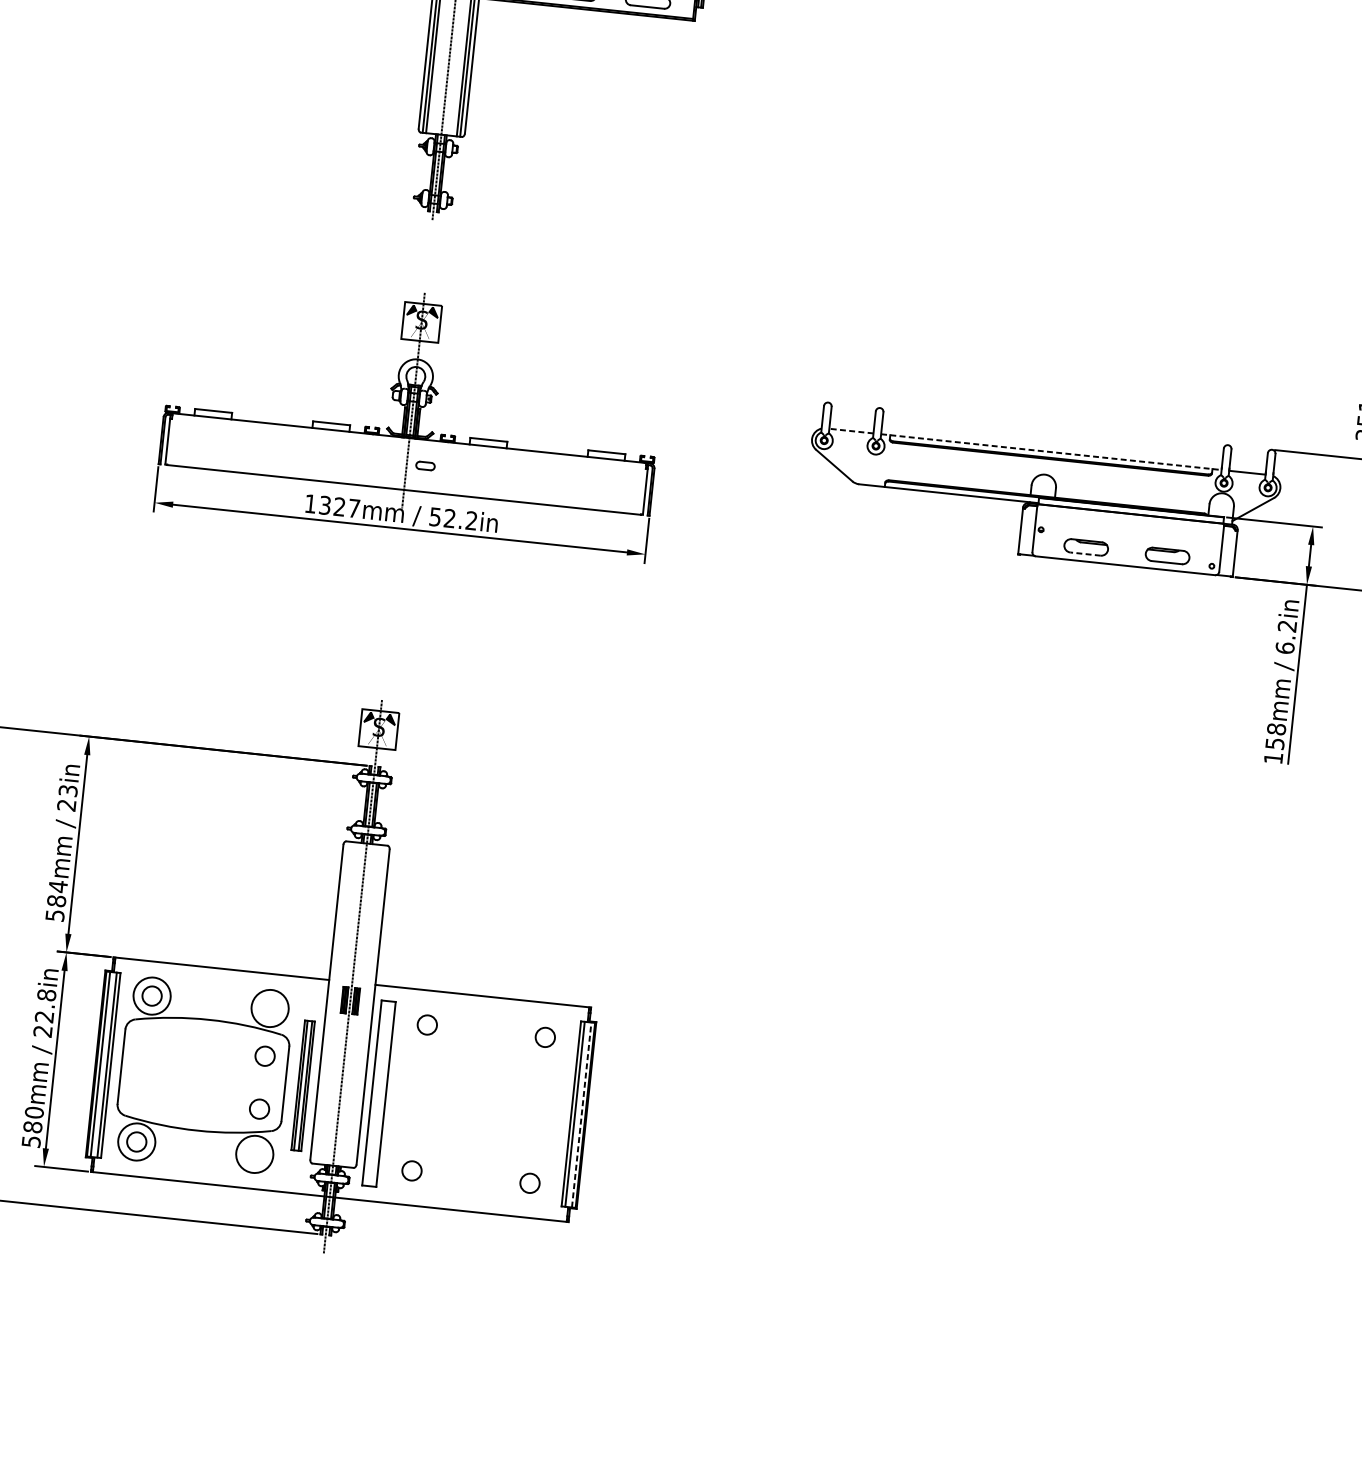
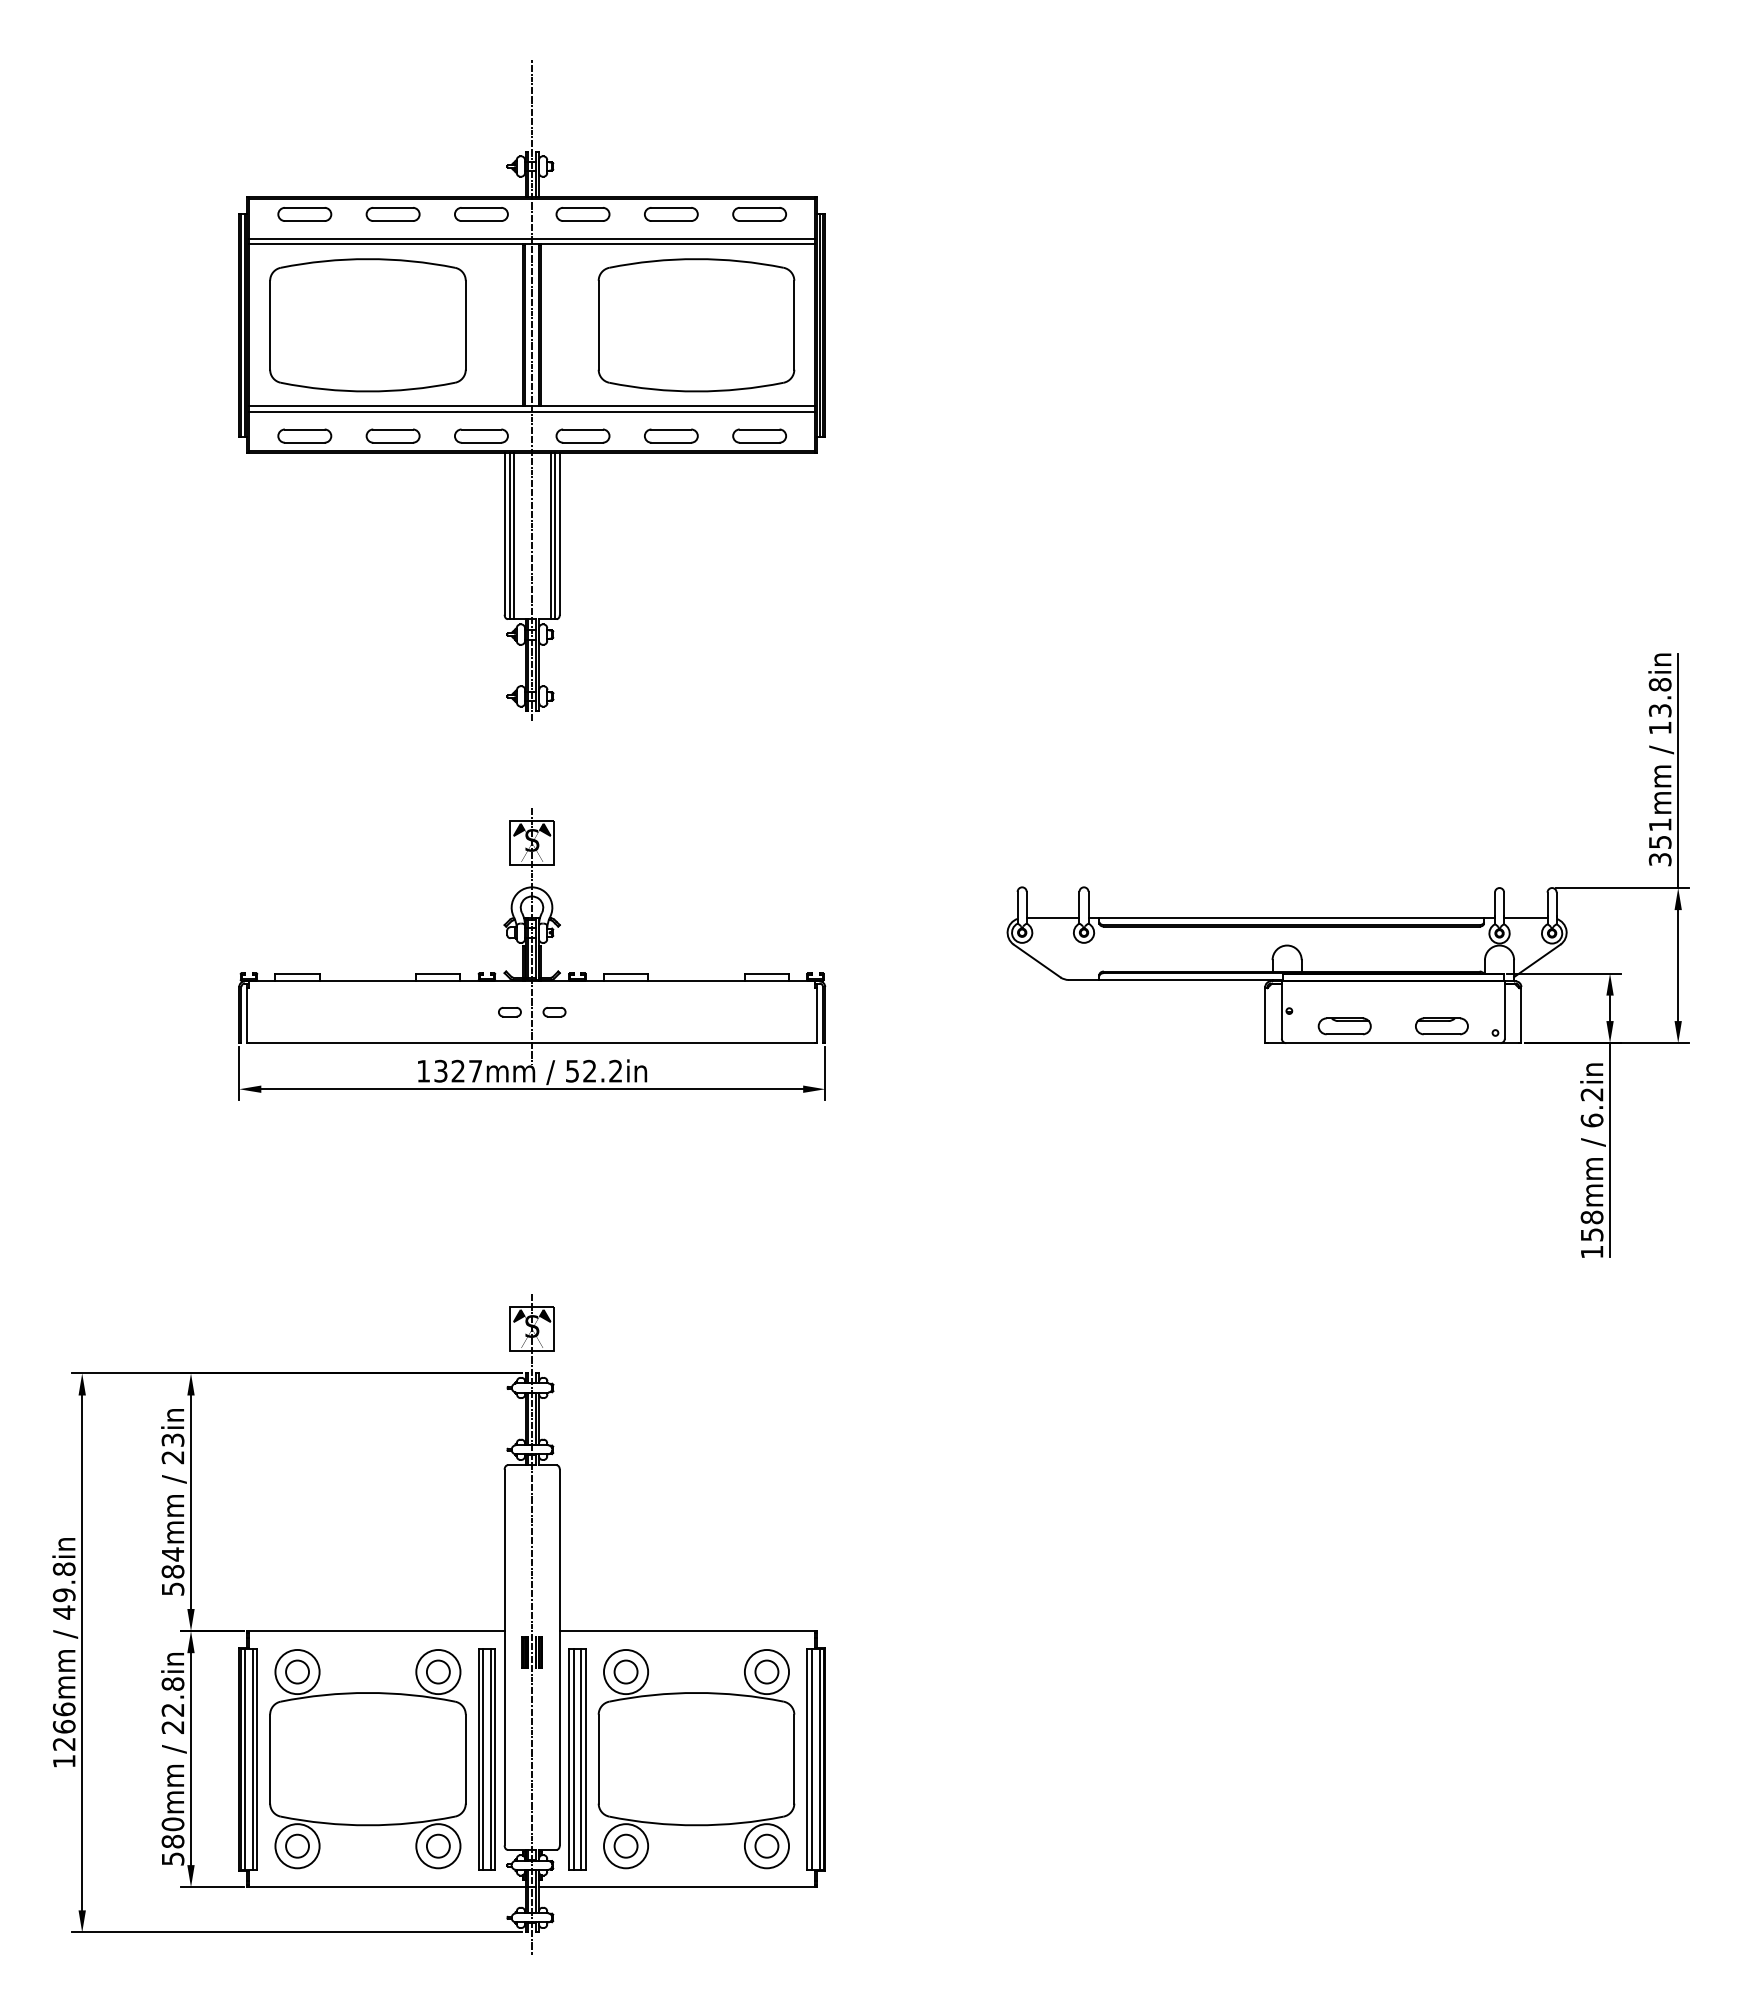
line: (850, 431) -> (1052, 918), dashed -> solid
line: (1051, 452) -> (1292, 918), dashed -> solid
part: (387, 462) -> (509, 1012), added
line: (1085, 554) -> (1344, 1034), dashed -> solid
circle: (265, 1055) -> (438, 1671), moved
part: (302, 1086) -> (486, 1759), size x1.43
line: (375, 1092) -> (573, 1758), added
line: (382, 1093) -> (581, 1758), added
part: (478, 1104) -> (696, 1759), added
circle: (259, 1108) -> (438, 1845), moved
line: (581, 1114) -> (819, 1758), dashed -> solid

